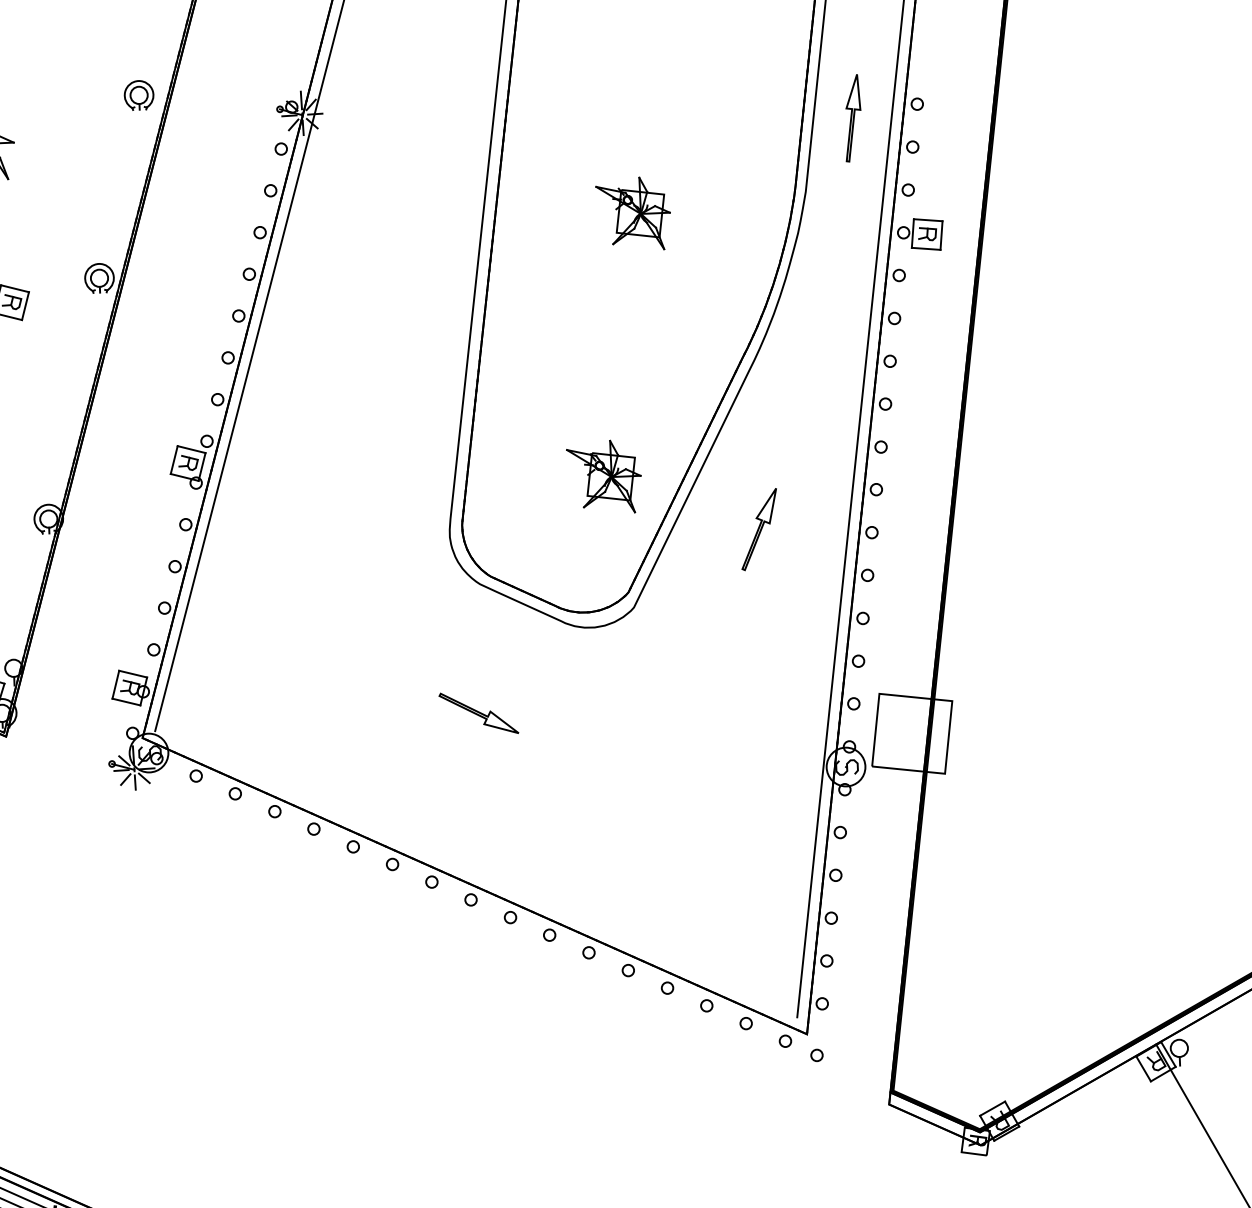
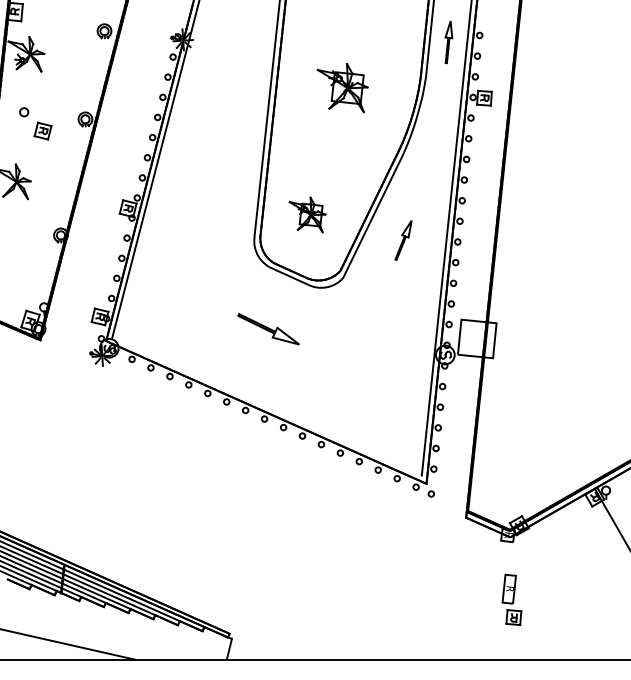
part: (632, 214) -> (342, 88), size x1.4
part: (603, 475) -> (307, 214), moved
part: (477, 712) -> (267, 328), size x1.6

